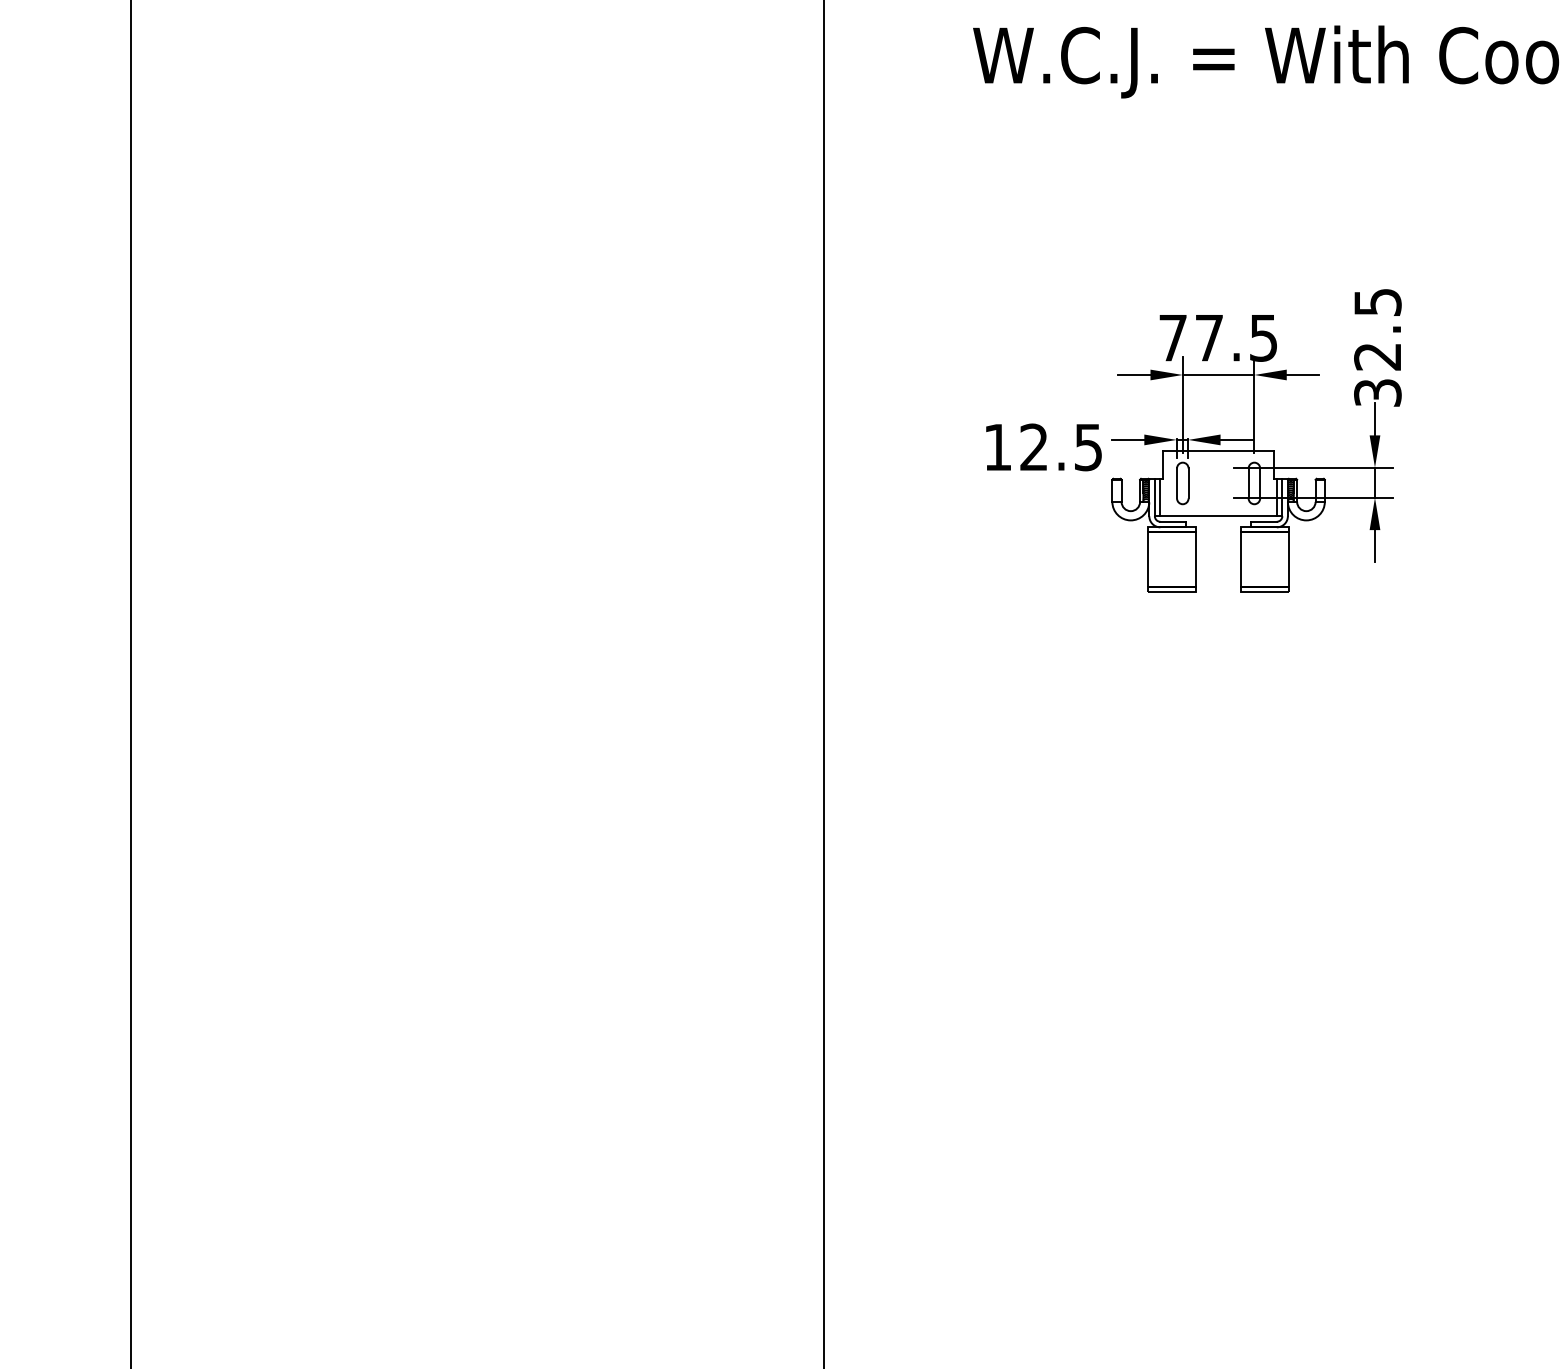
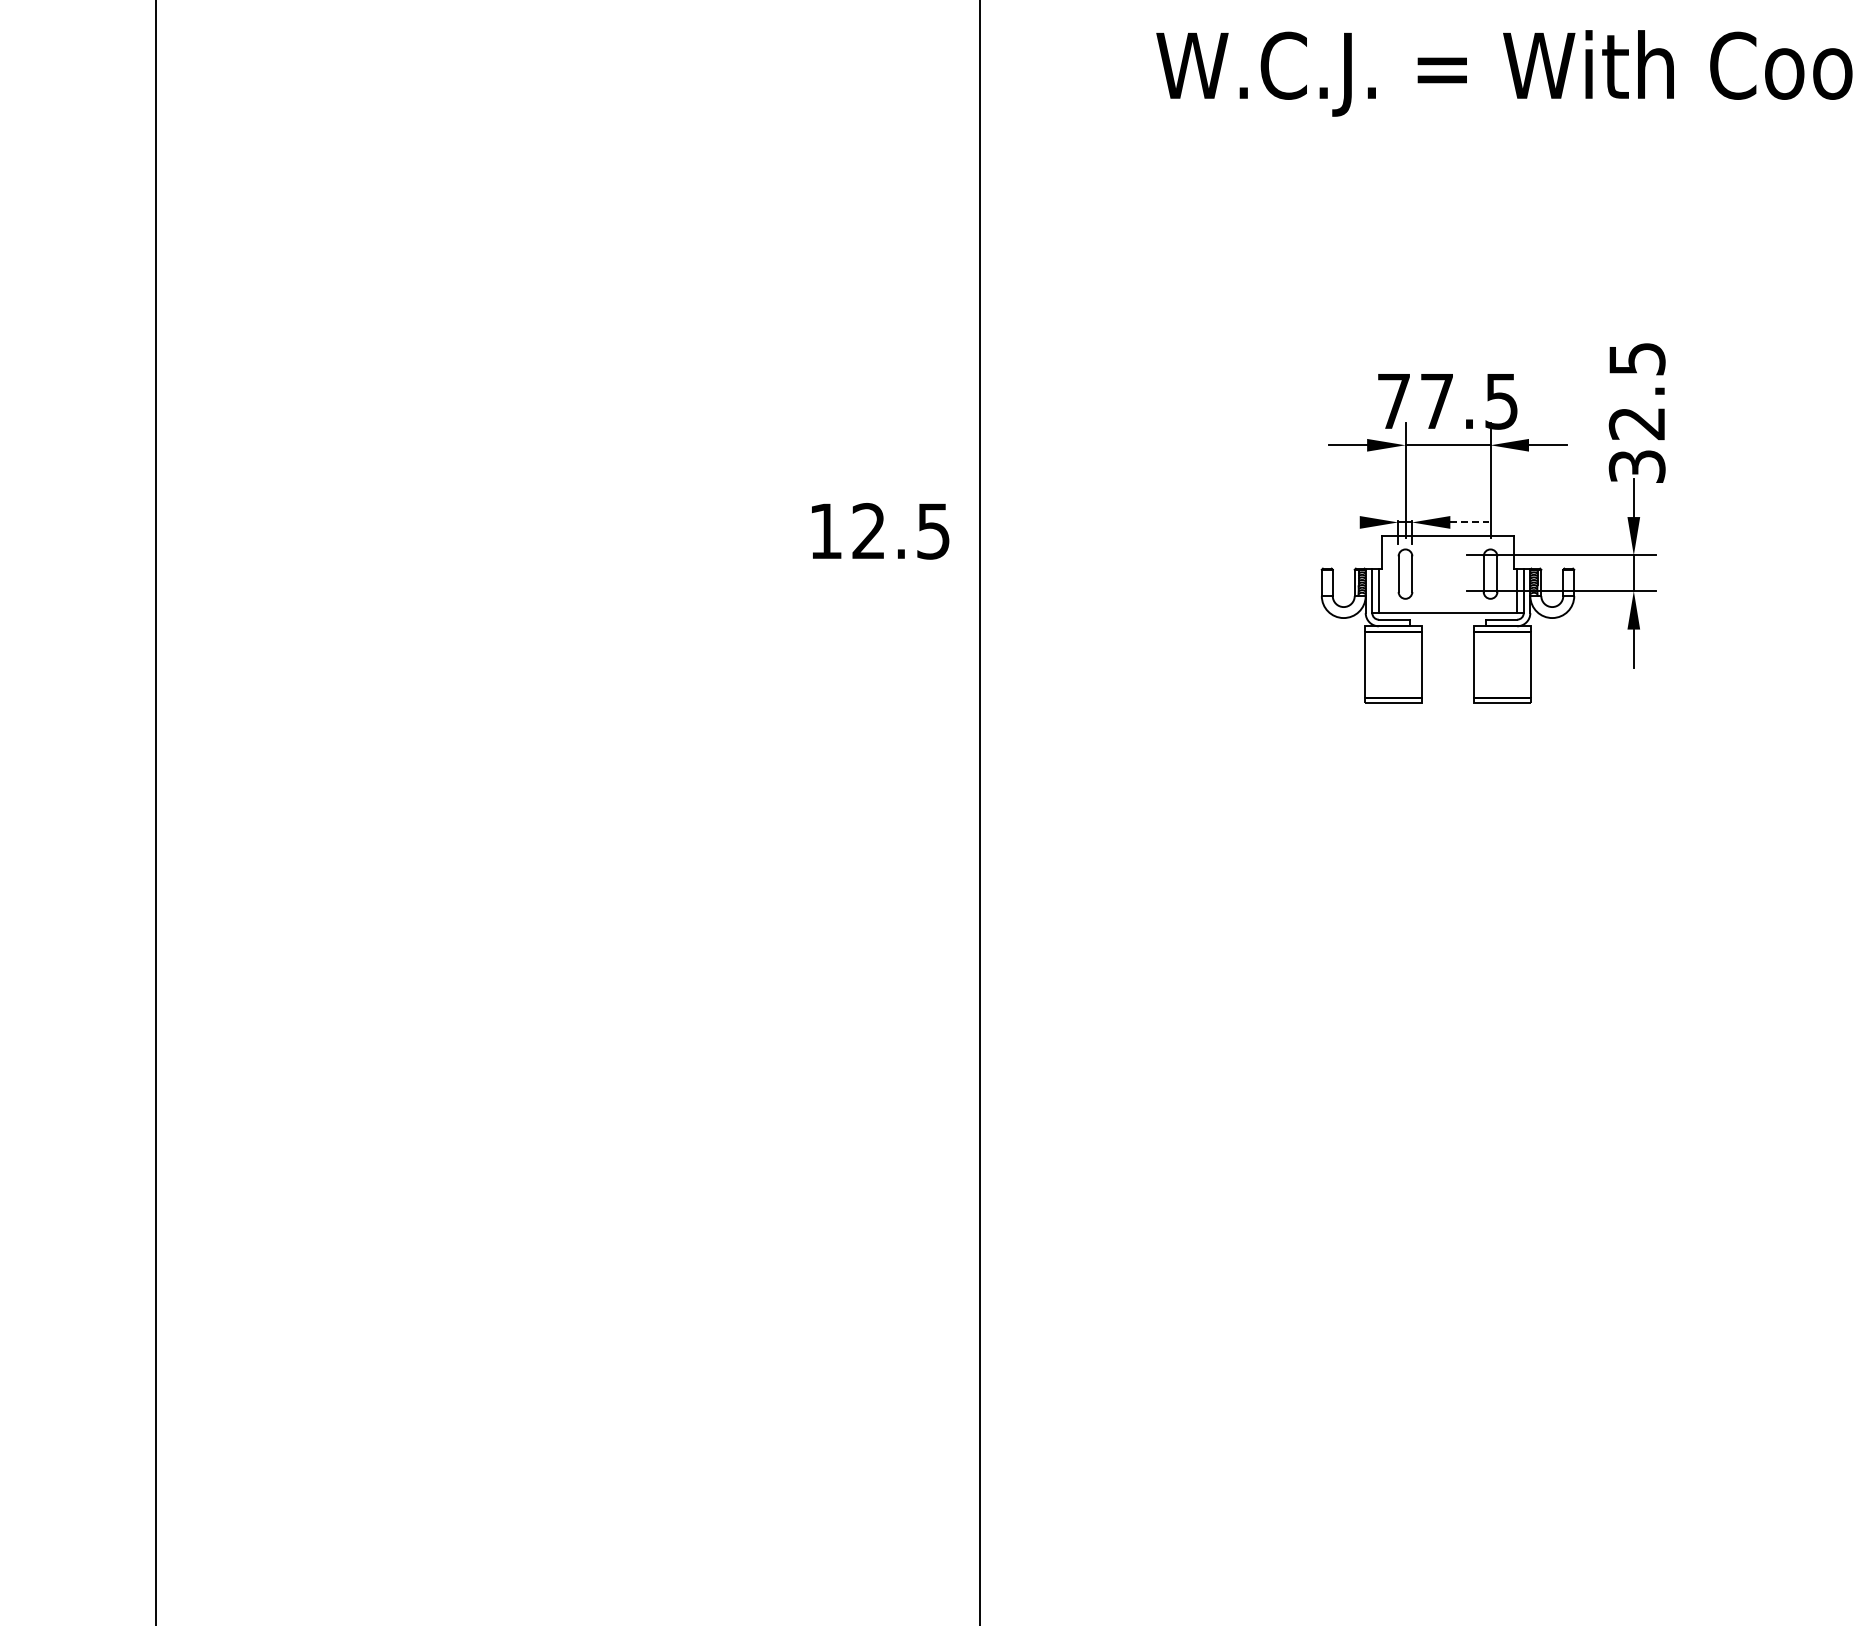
line: (1128, 439) -> (1340, 522), removed
line: (1237, 439) -> (1470, 522), solid -> dashed
text: (1043, 447) -> (880, 531), moved

